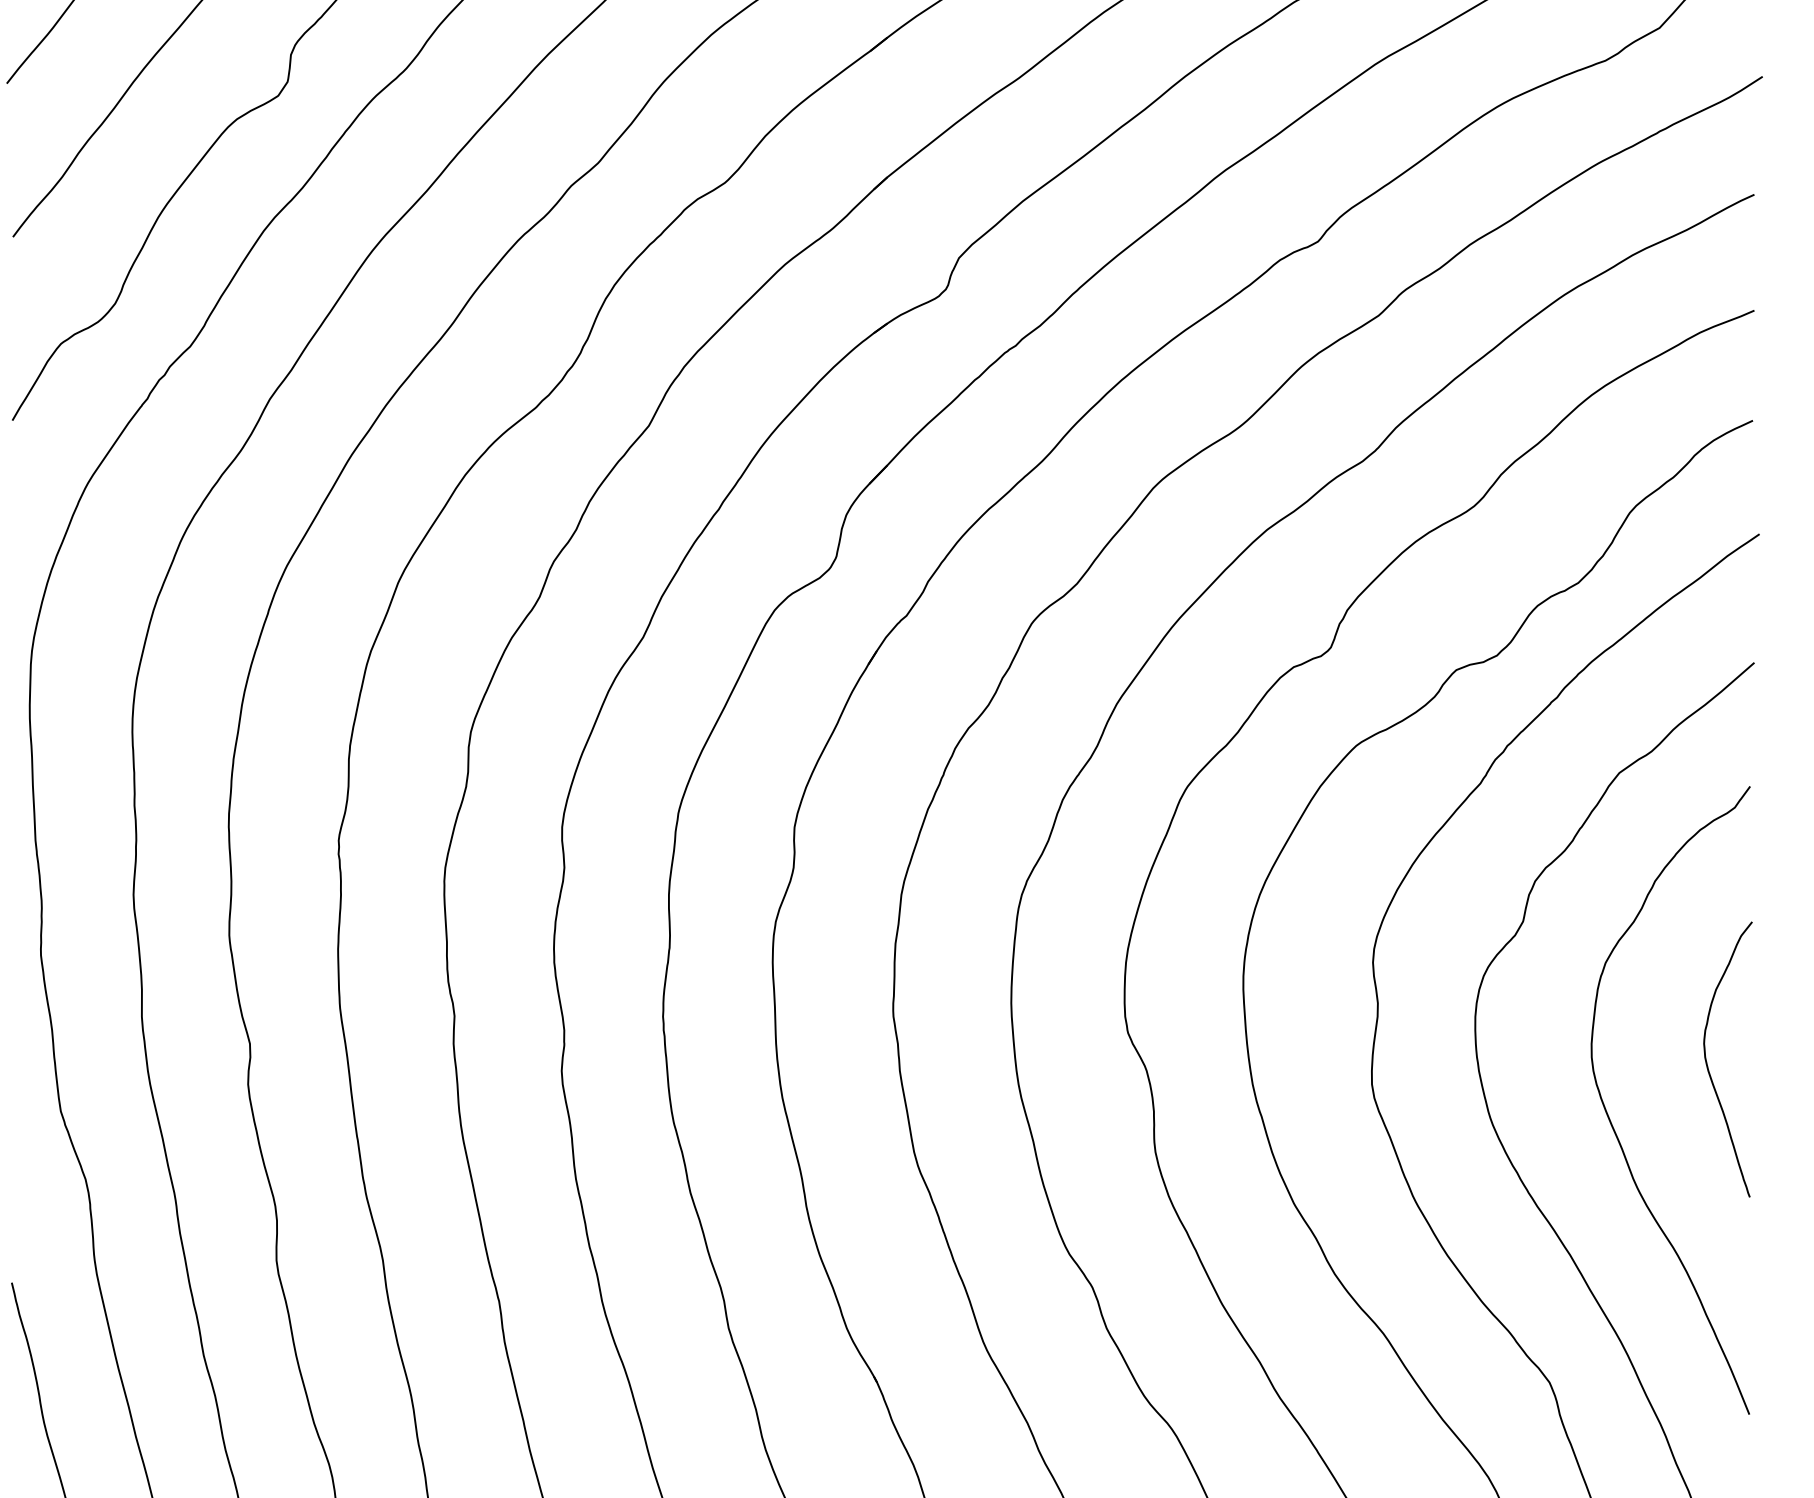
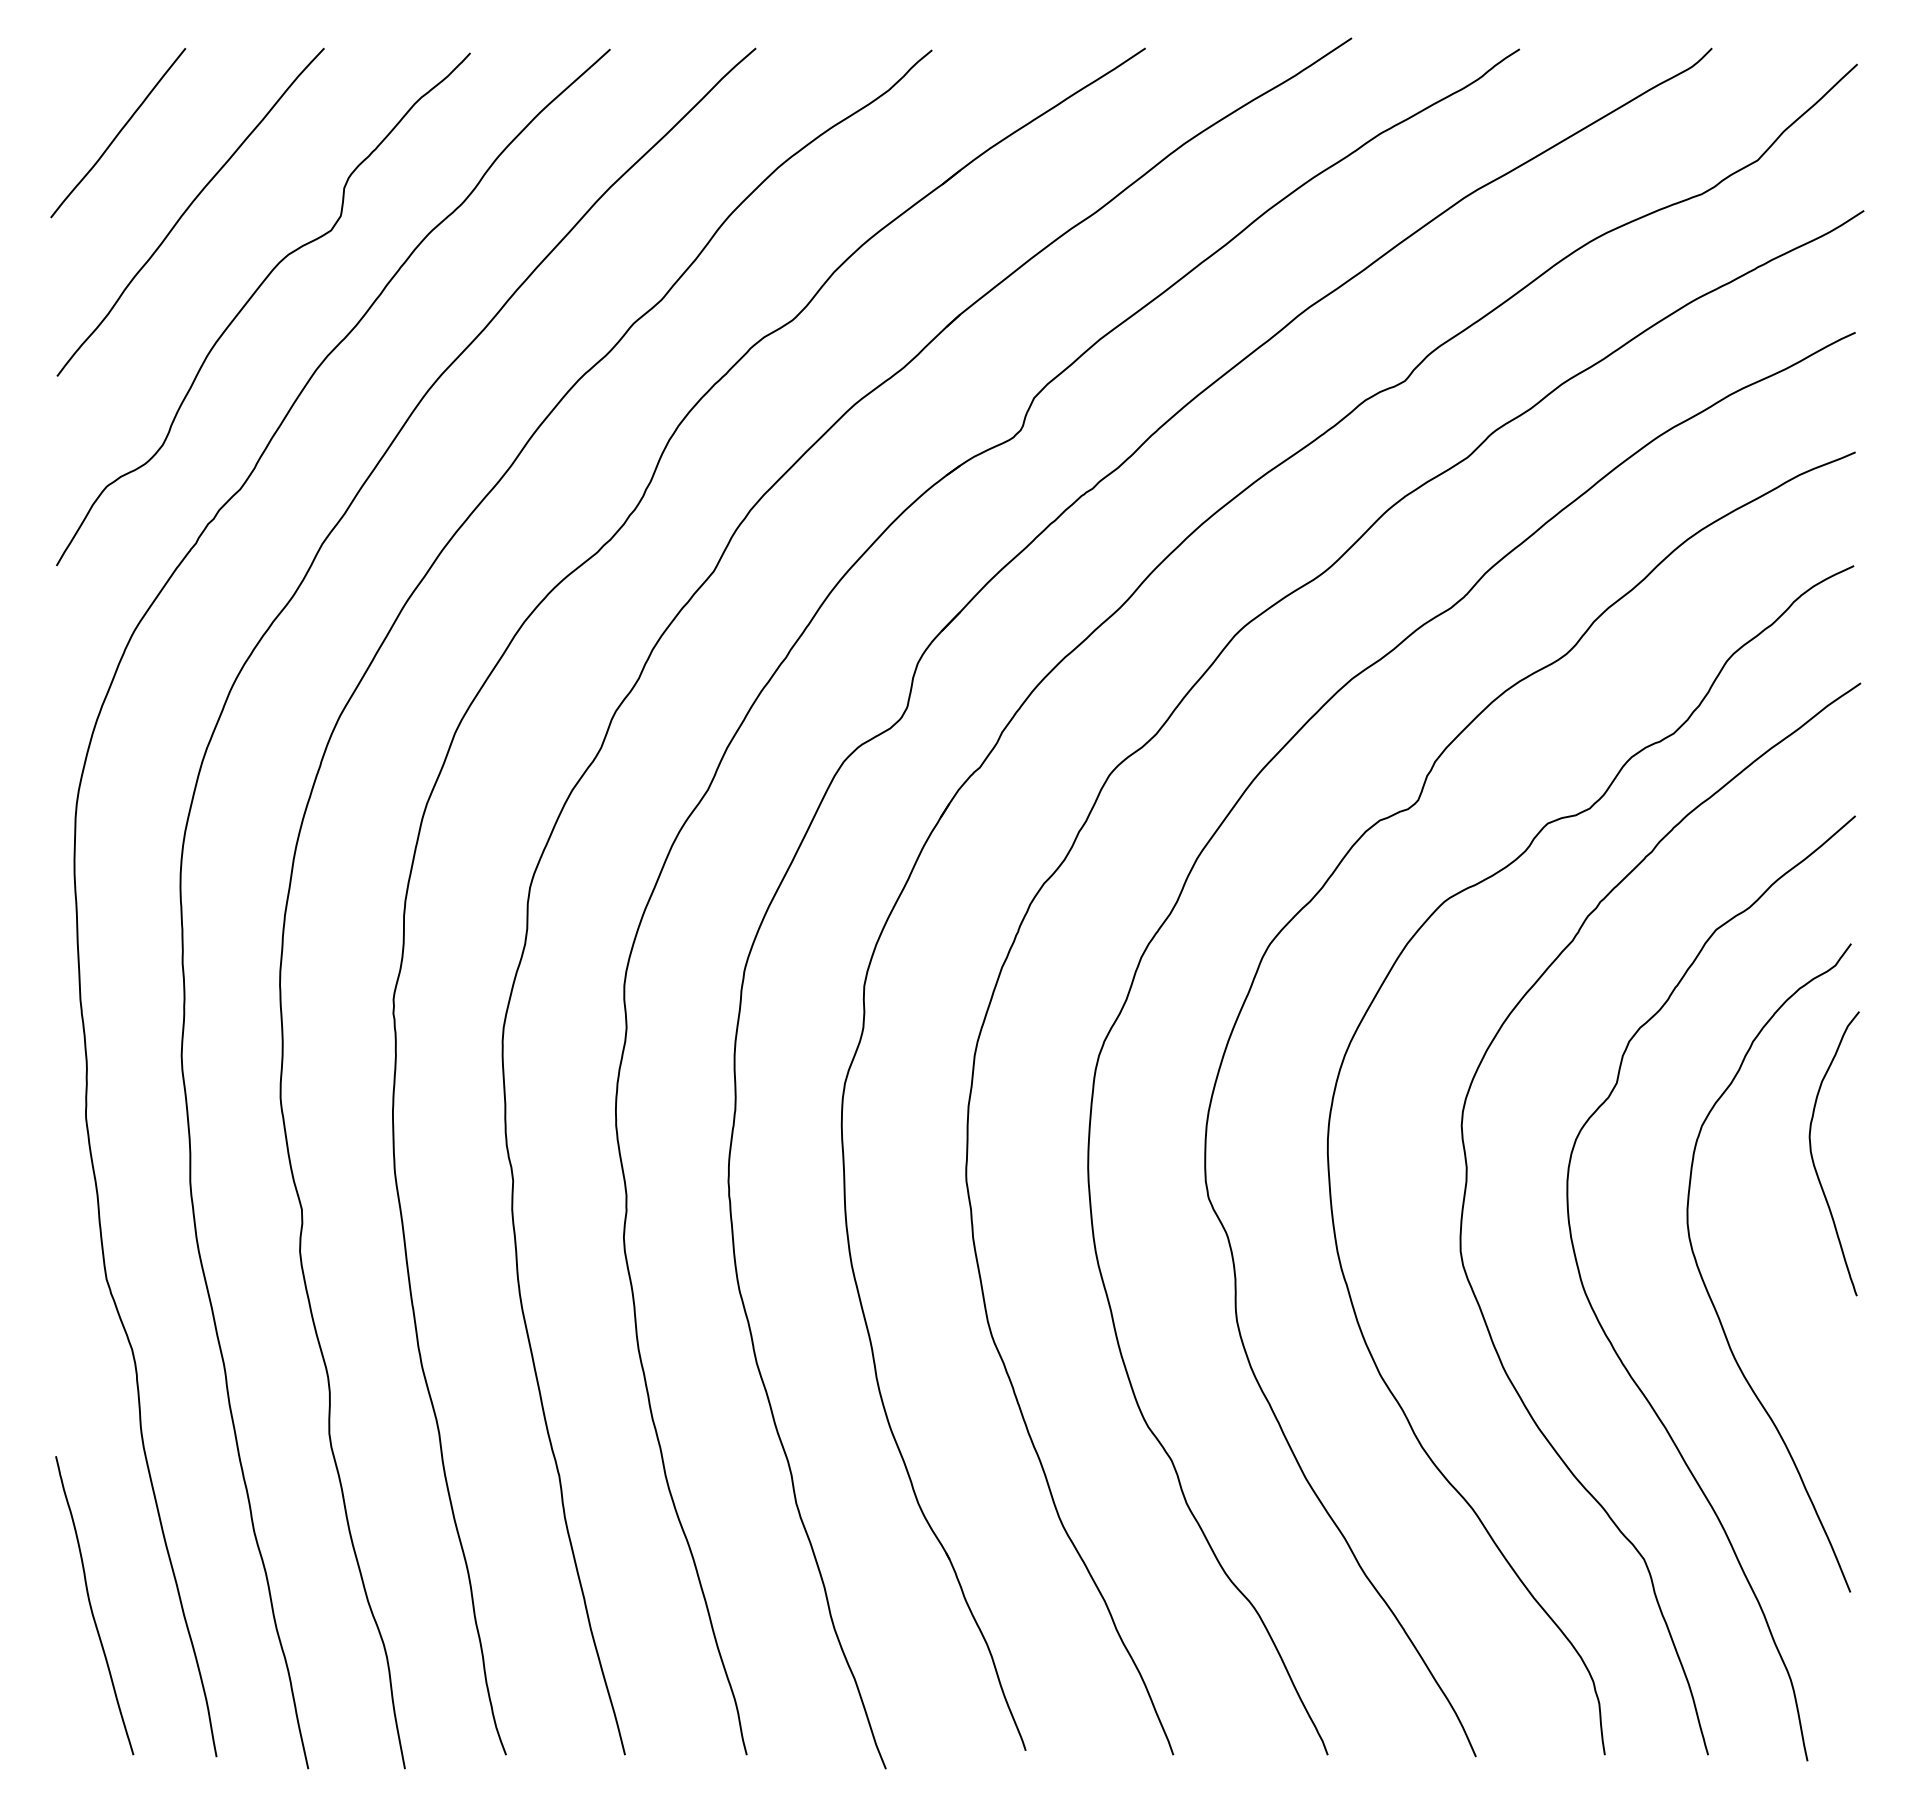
curve: (1707, 1064) -> (1813, 1158), moved

